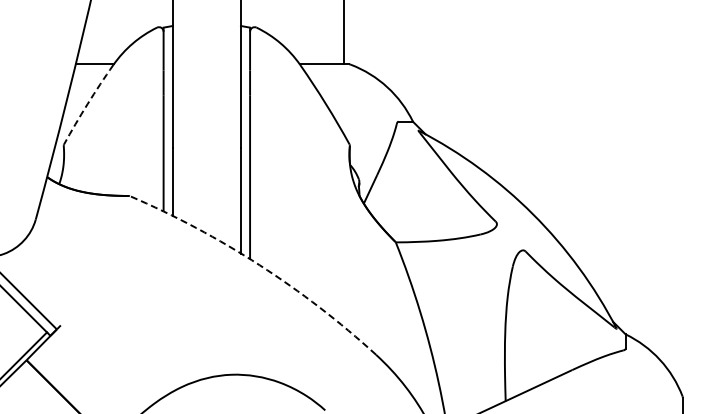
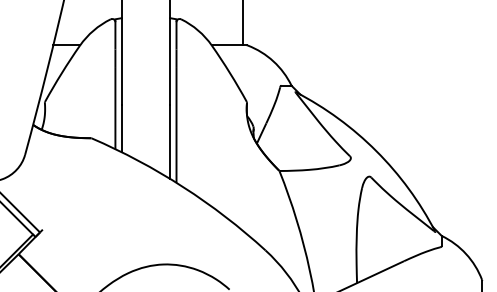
arc: (87, 104) -> (61, 73), dashed -> solid
arc: (259, 265) -> (183, 187), dashed -> solid

